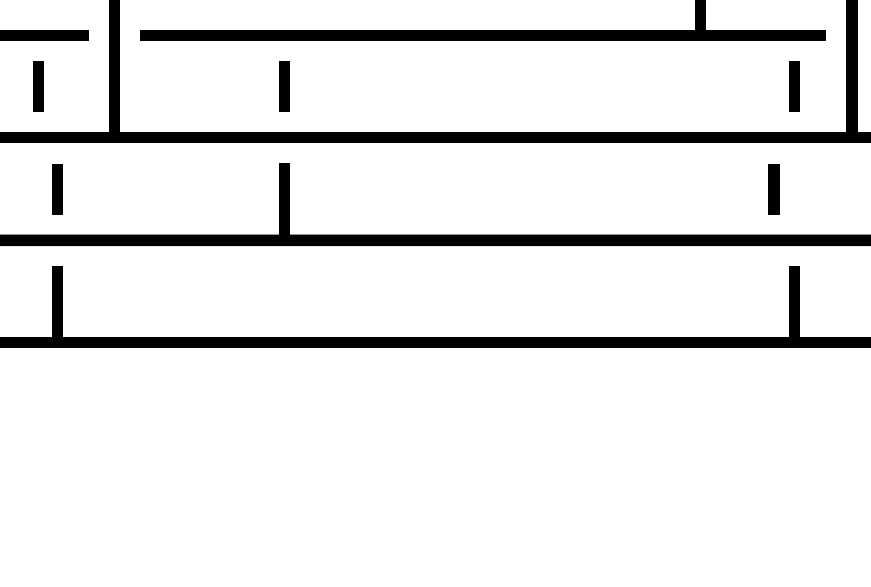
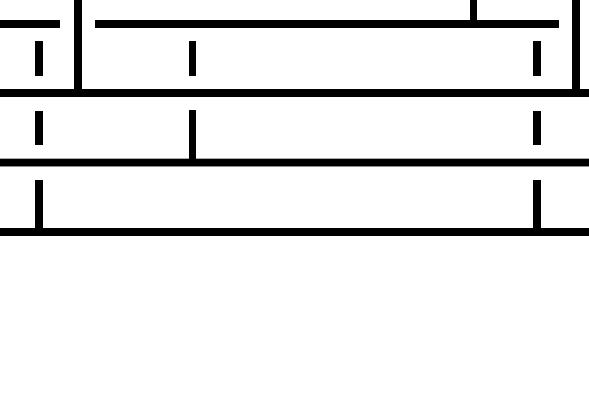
line: (37, 86) -> (38, 58), moved
line: (772, 188) -> (536, 127), moved

